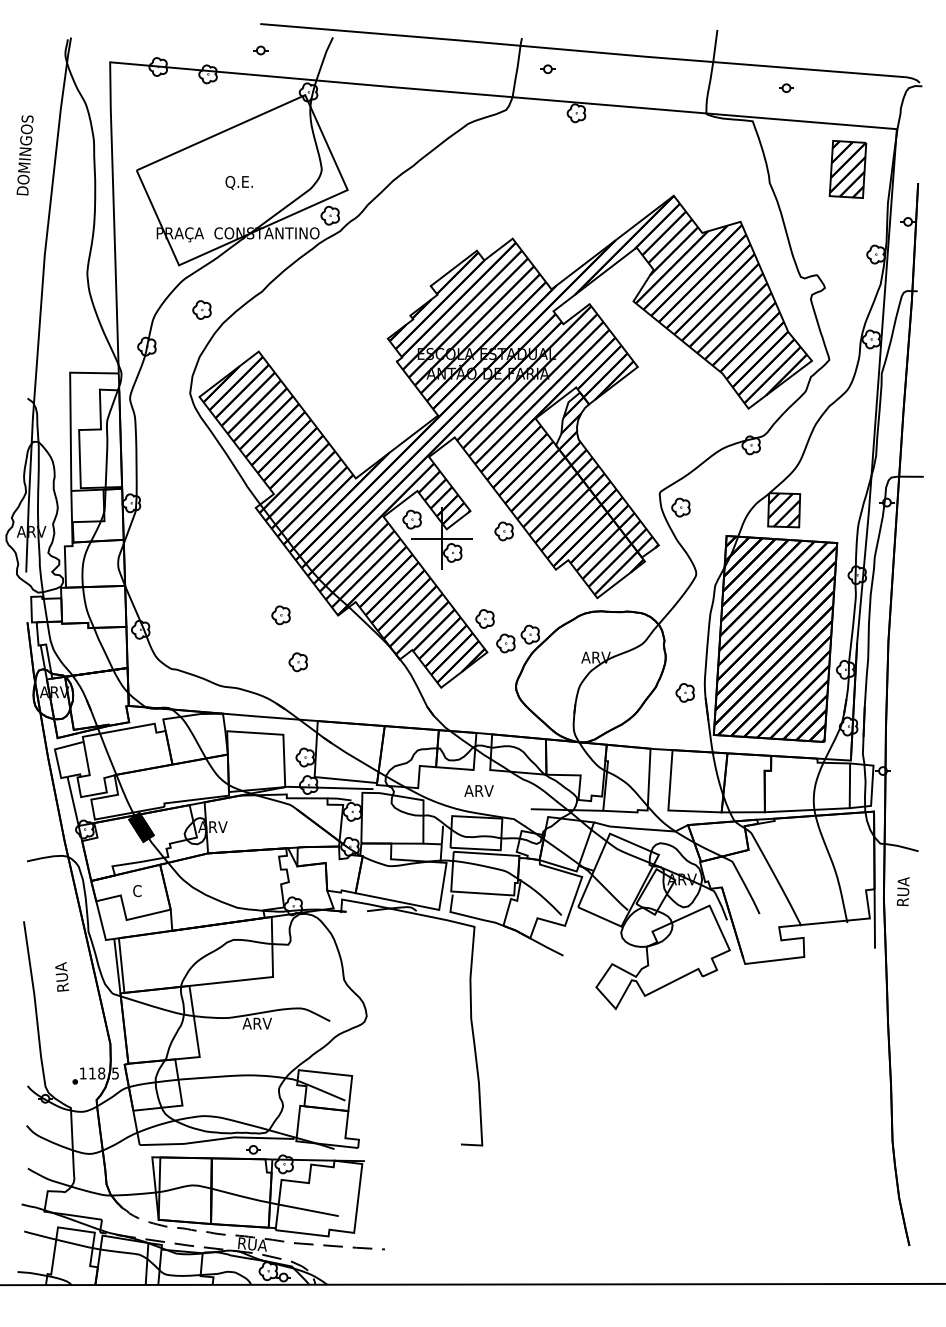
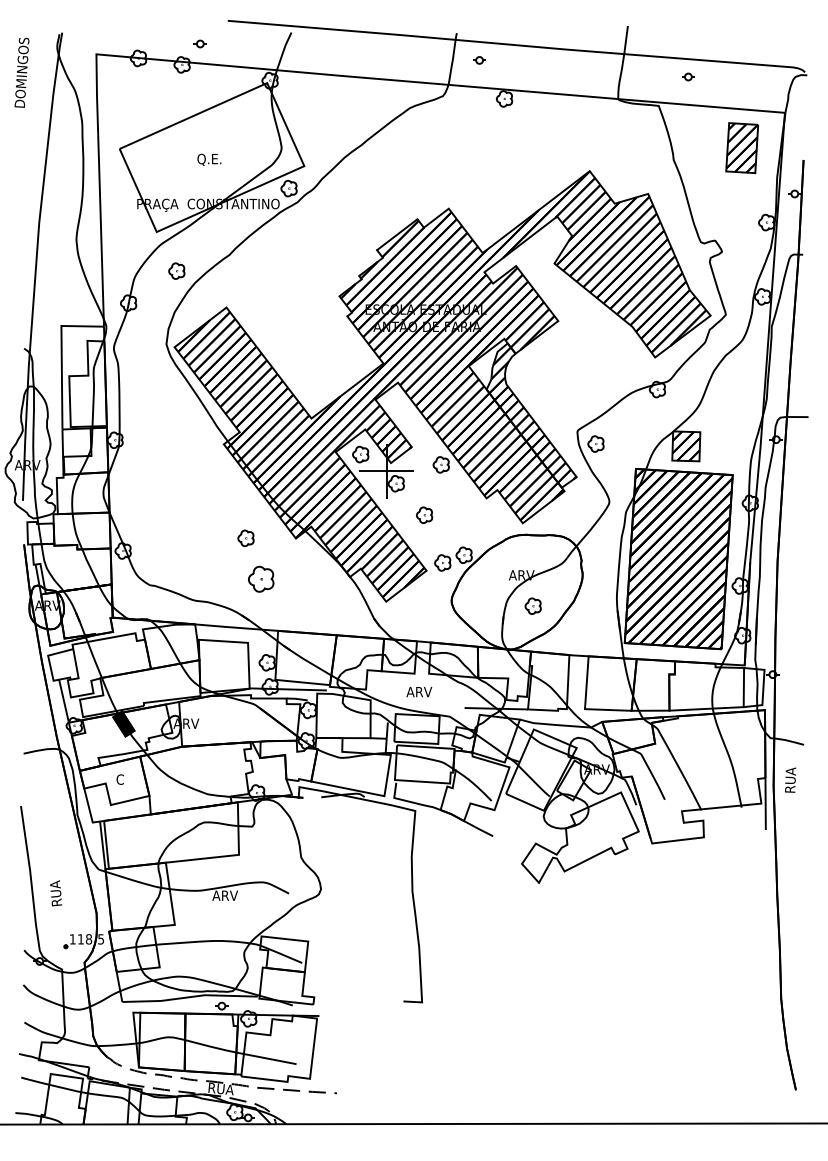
part: (260, 50) -> (200, 44), moved
text: (24, 155) -> (21, 72), moved
part: (484, 618) -> (424, 514), moved
part: (297, 662) -> (260, 579), size x1.6
part: (684, 692) -> (532, 605), moved
text: (61, 976) -> (55, 892), moved

